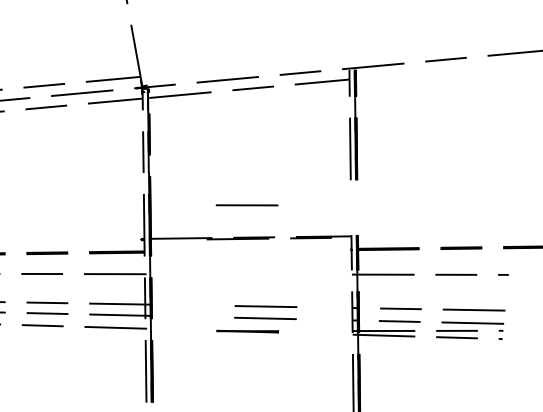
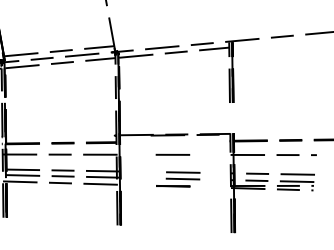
line: (246, 204) -> (172, 154), moved

